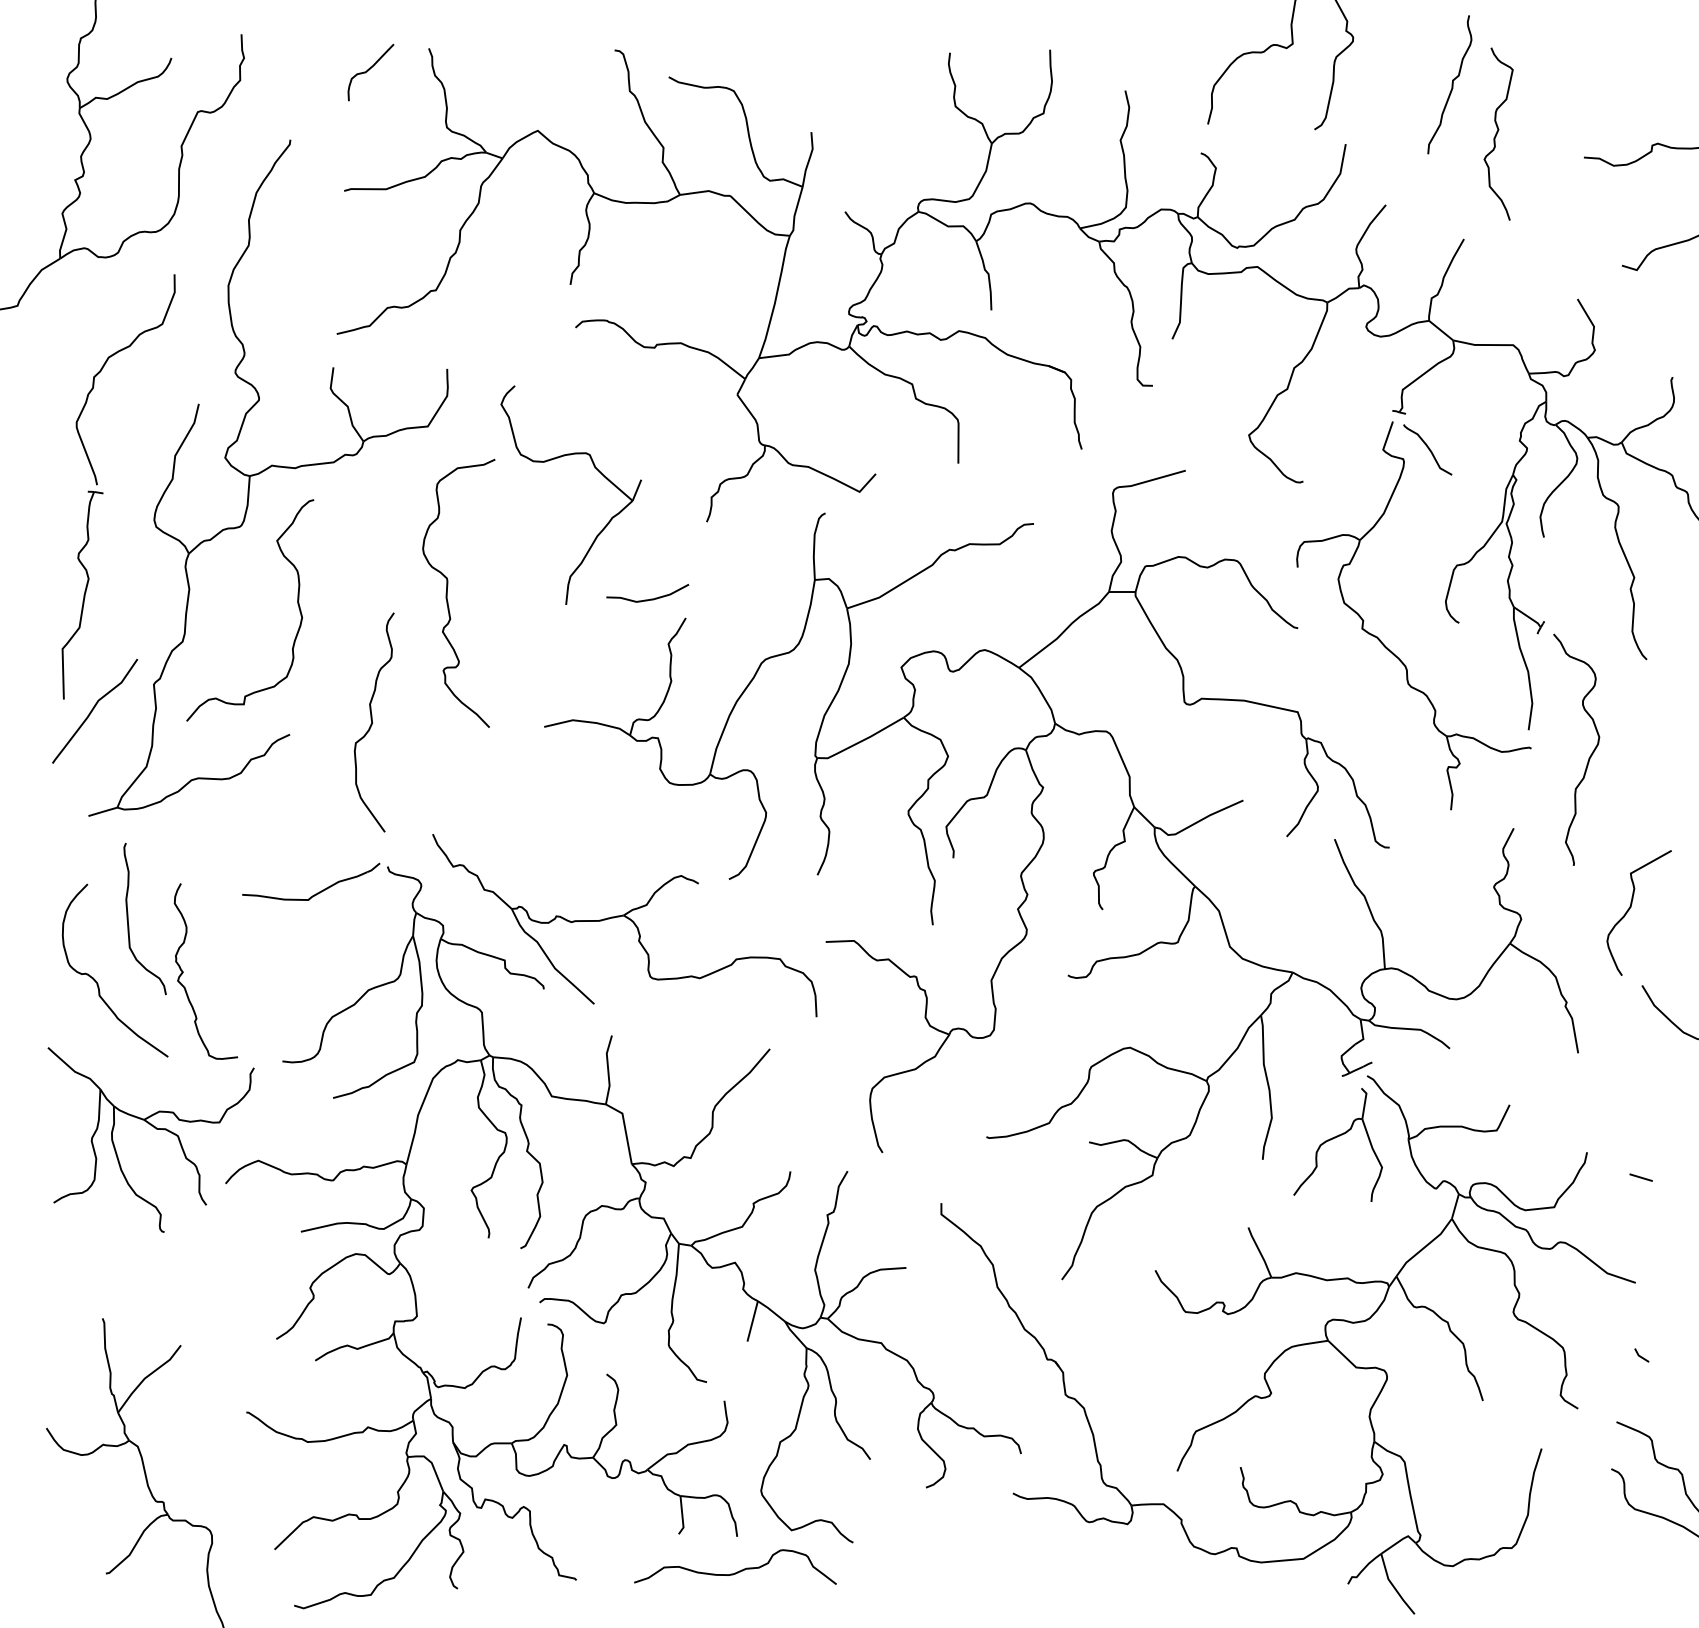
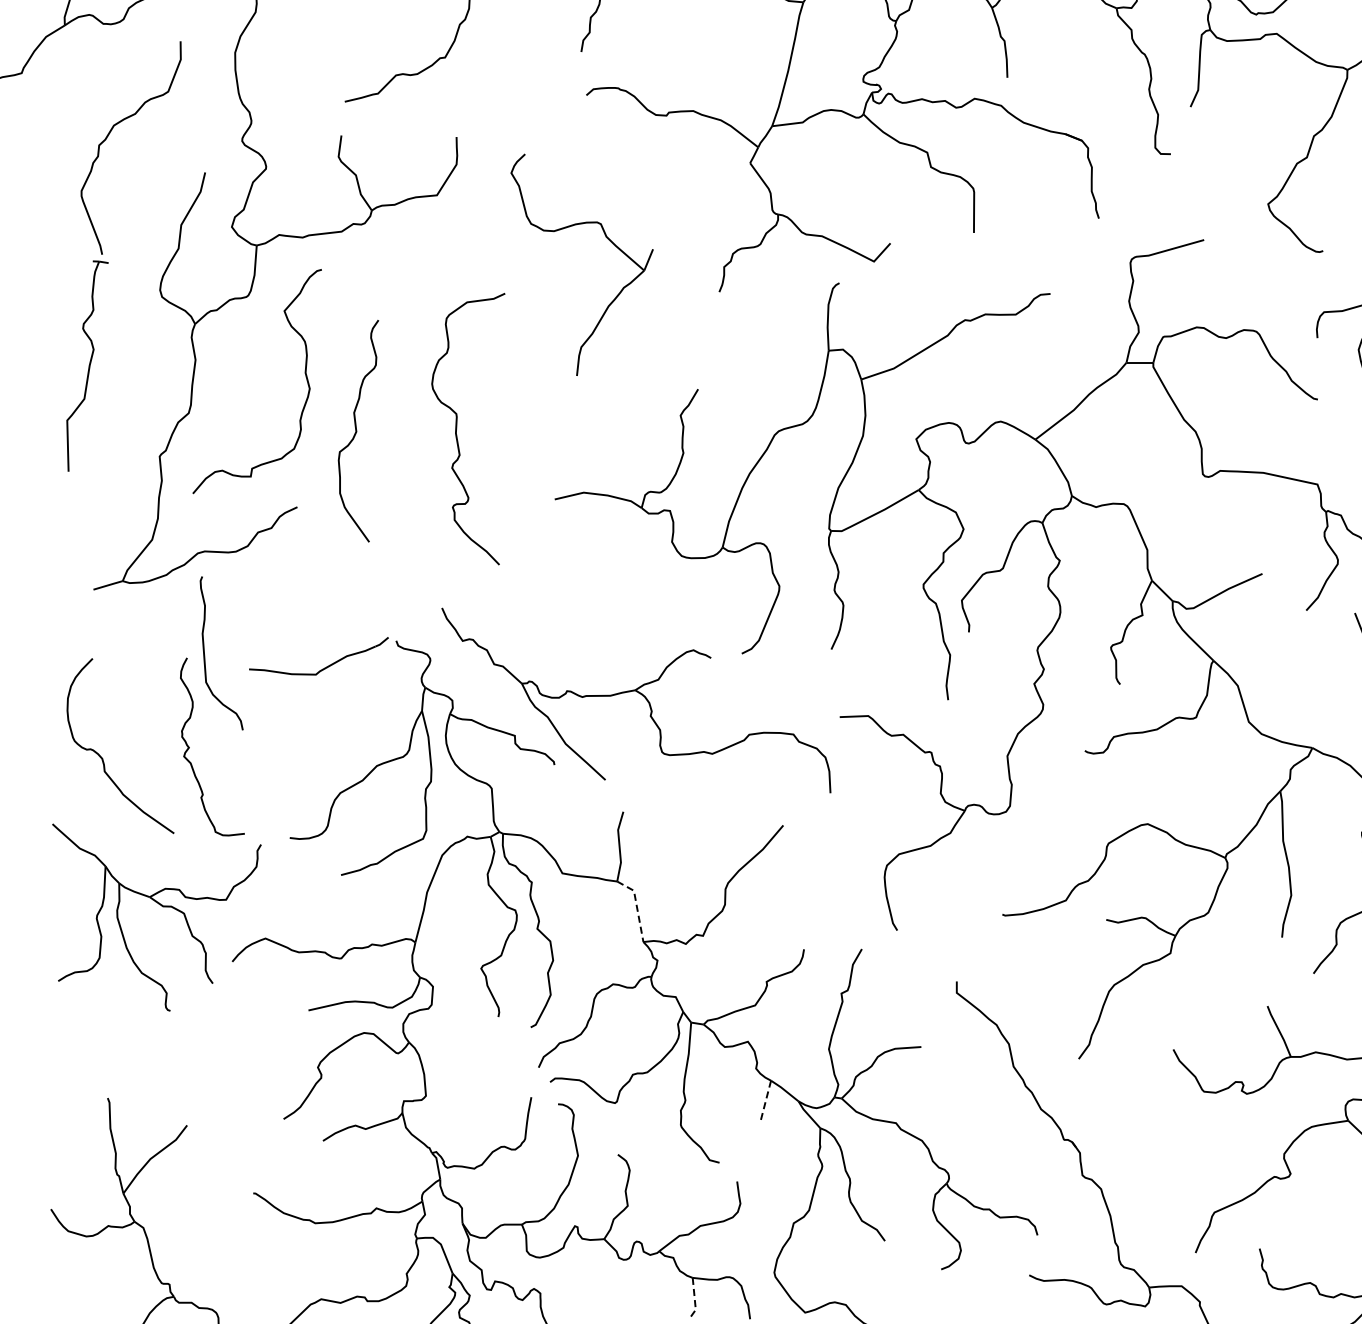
curve: (447, 592) -> (456, 428), moved
curve: (650, 598) -> (662, 369), removed
curve: (93, 710) -> (98, 482), removed
curve: (372, 722) -> (356, 431), moved
curve: (128, 919) -> (204, 653), moved
line: (625, 1129) -> (637, 906), solid -> dashed
line: (752, 1321) -> (765, 1101), solid -> dashed
line: (682, 1516) -> (694, 1298), solid -> dashed

